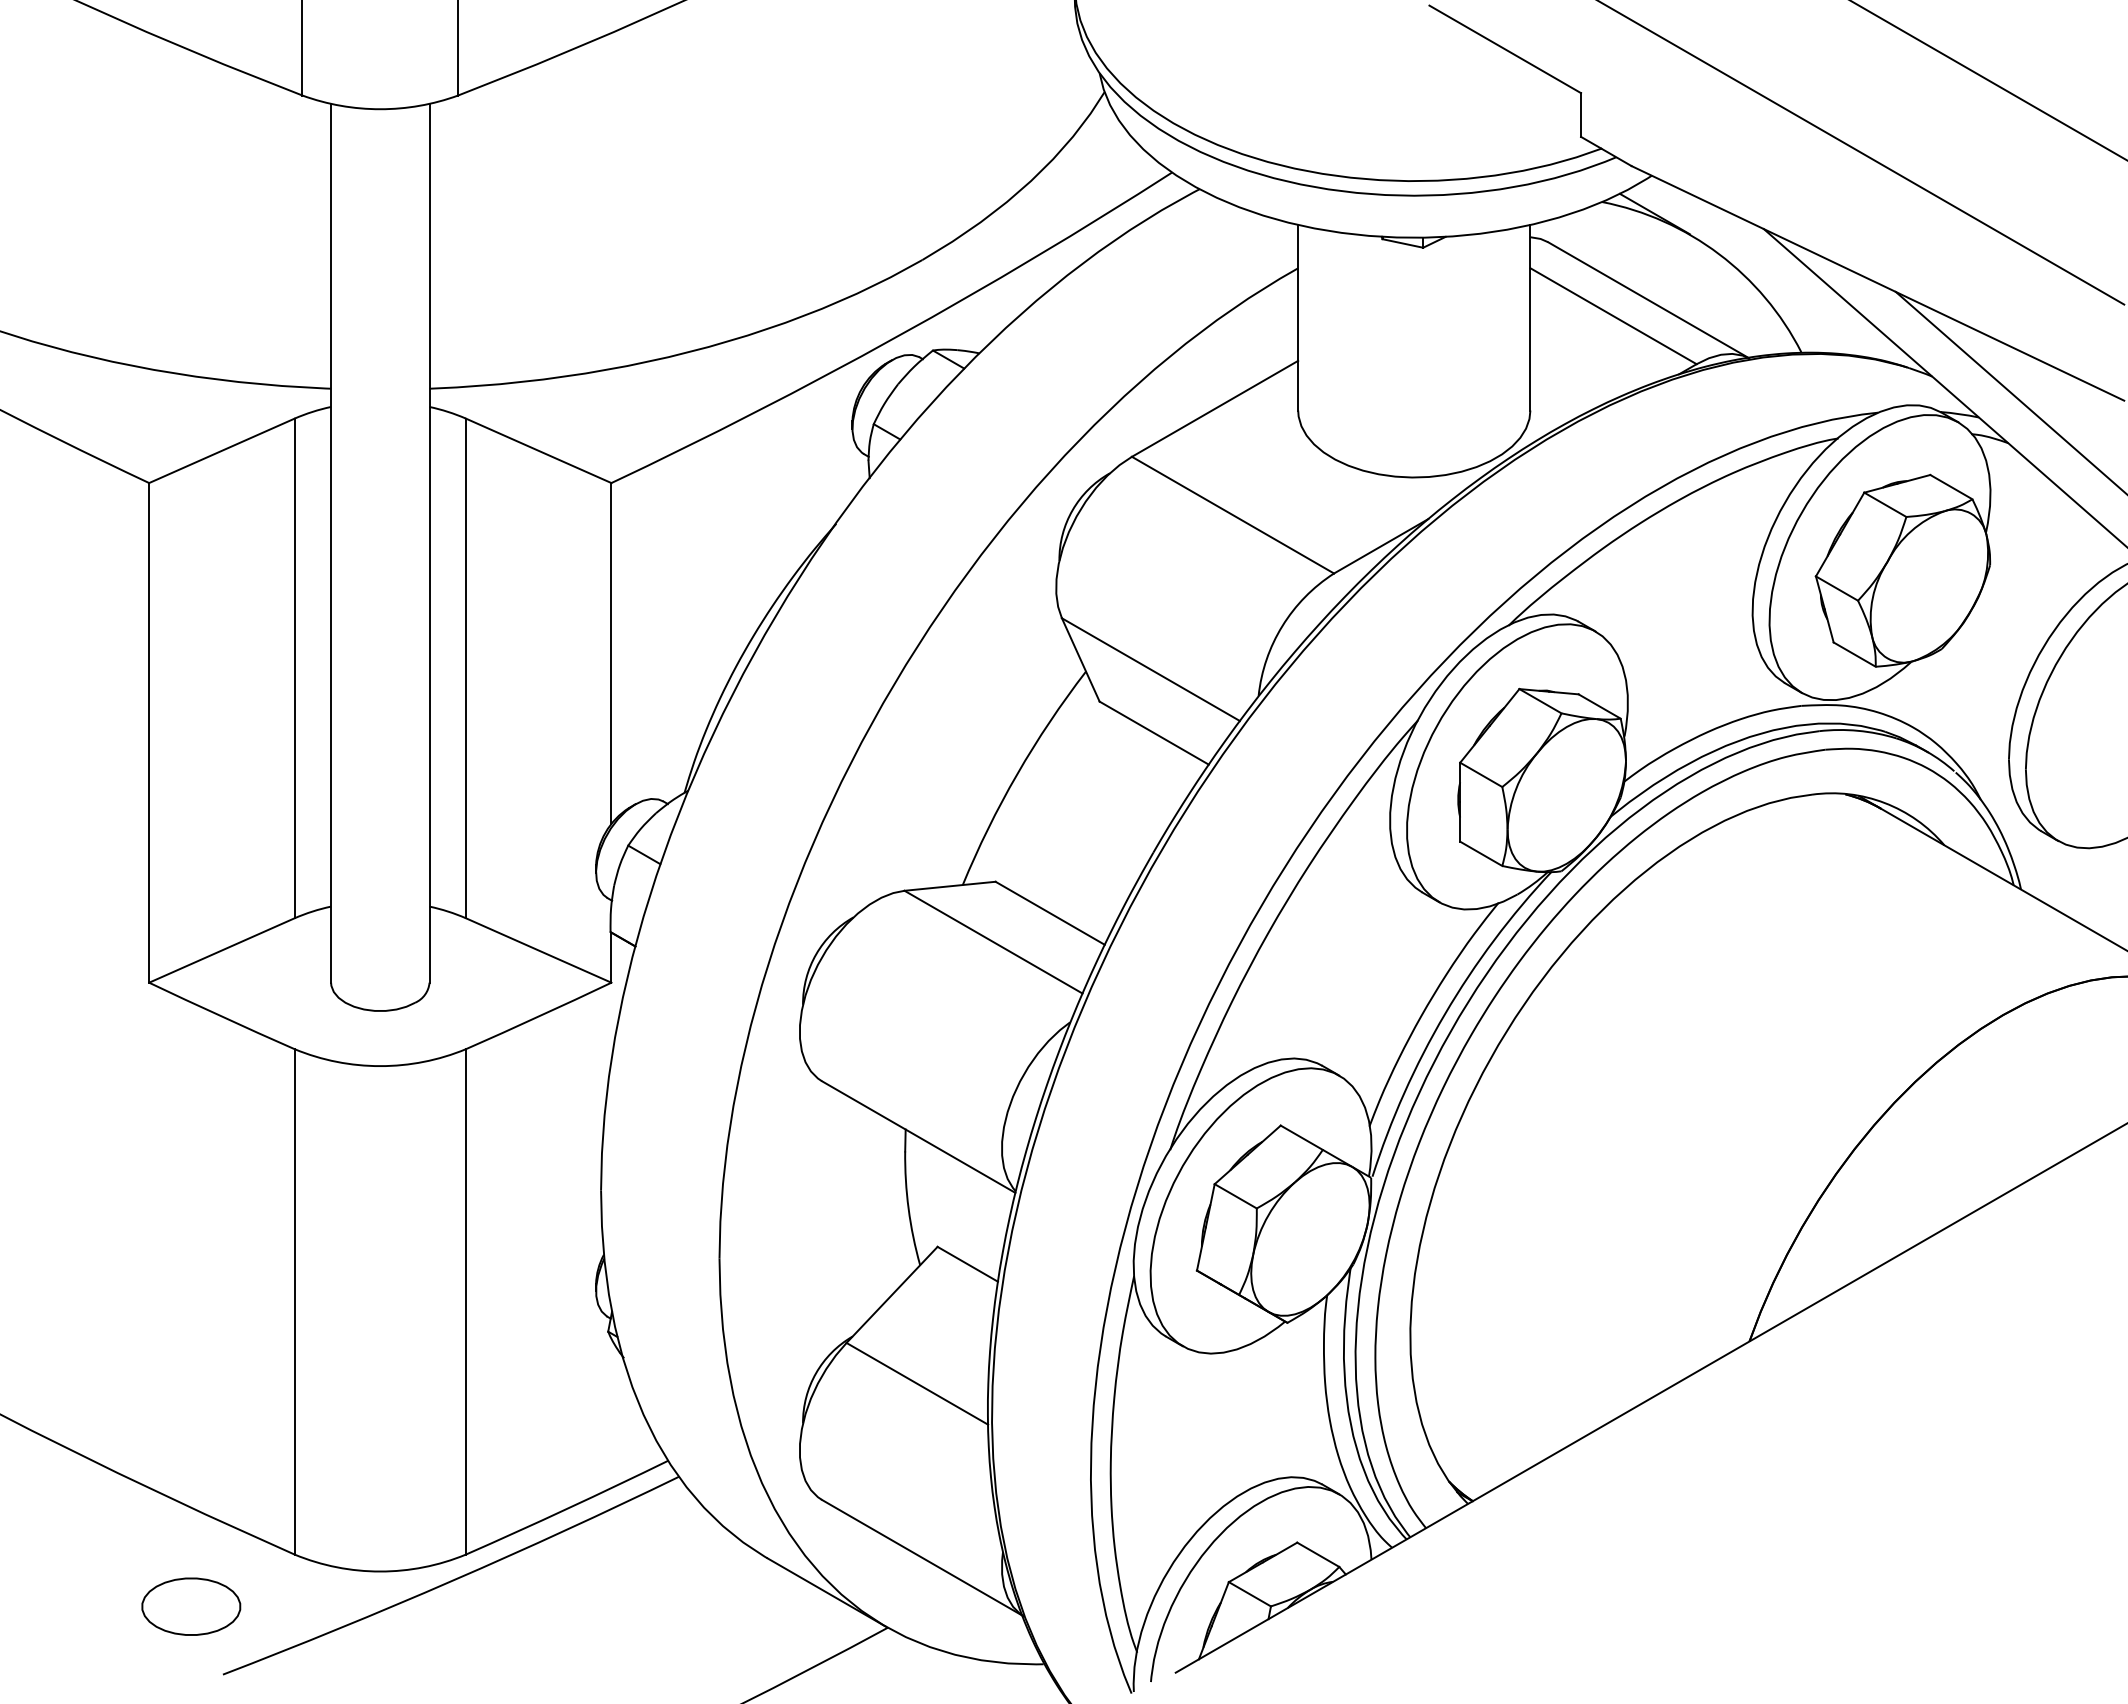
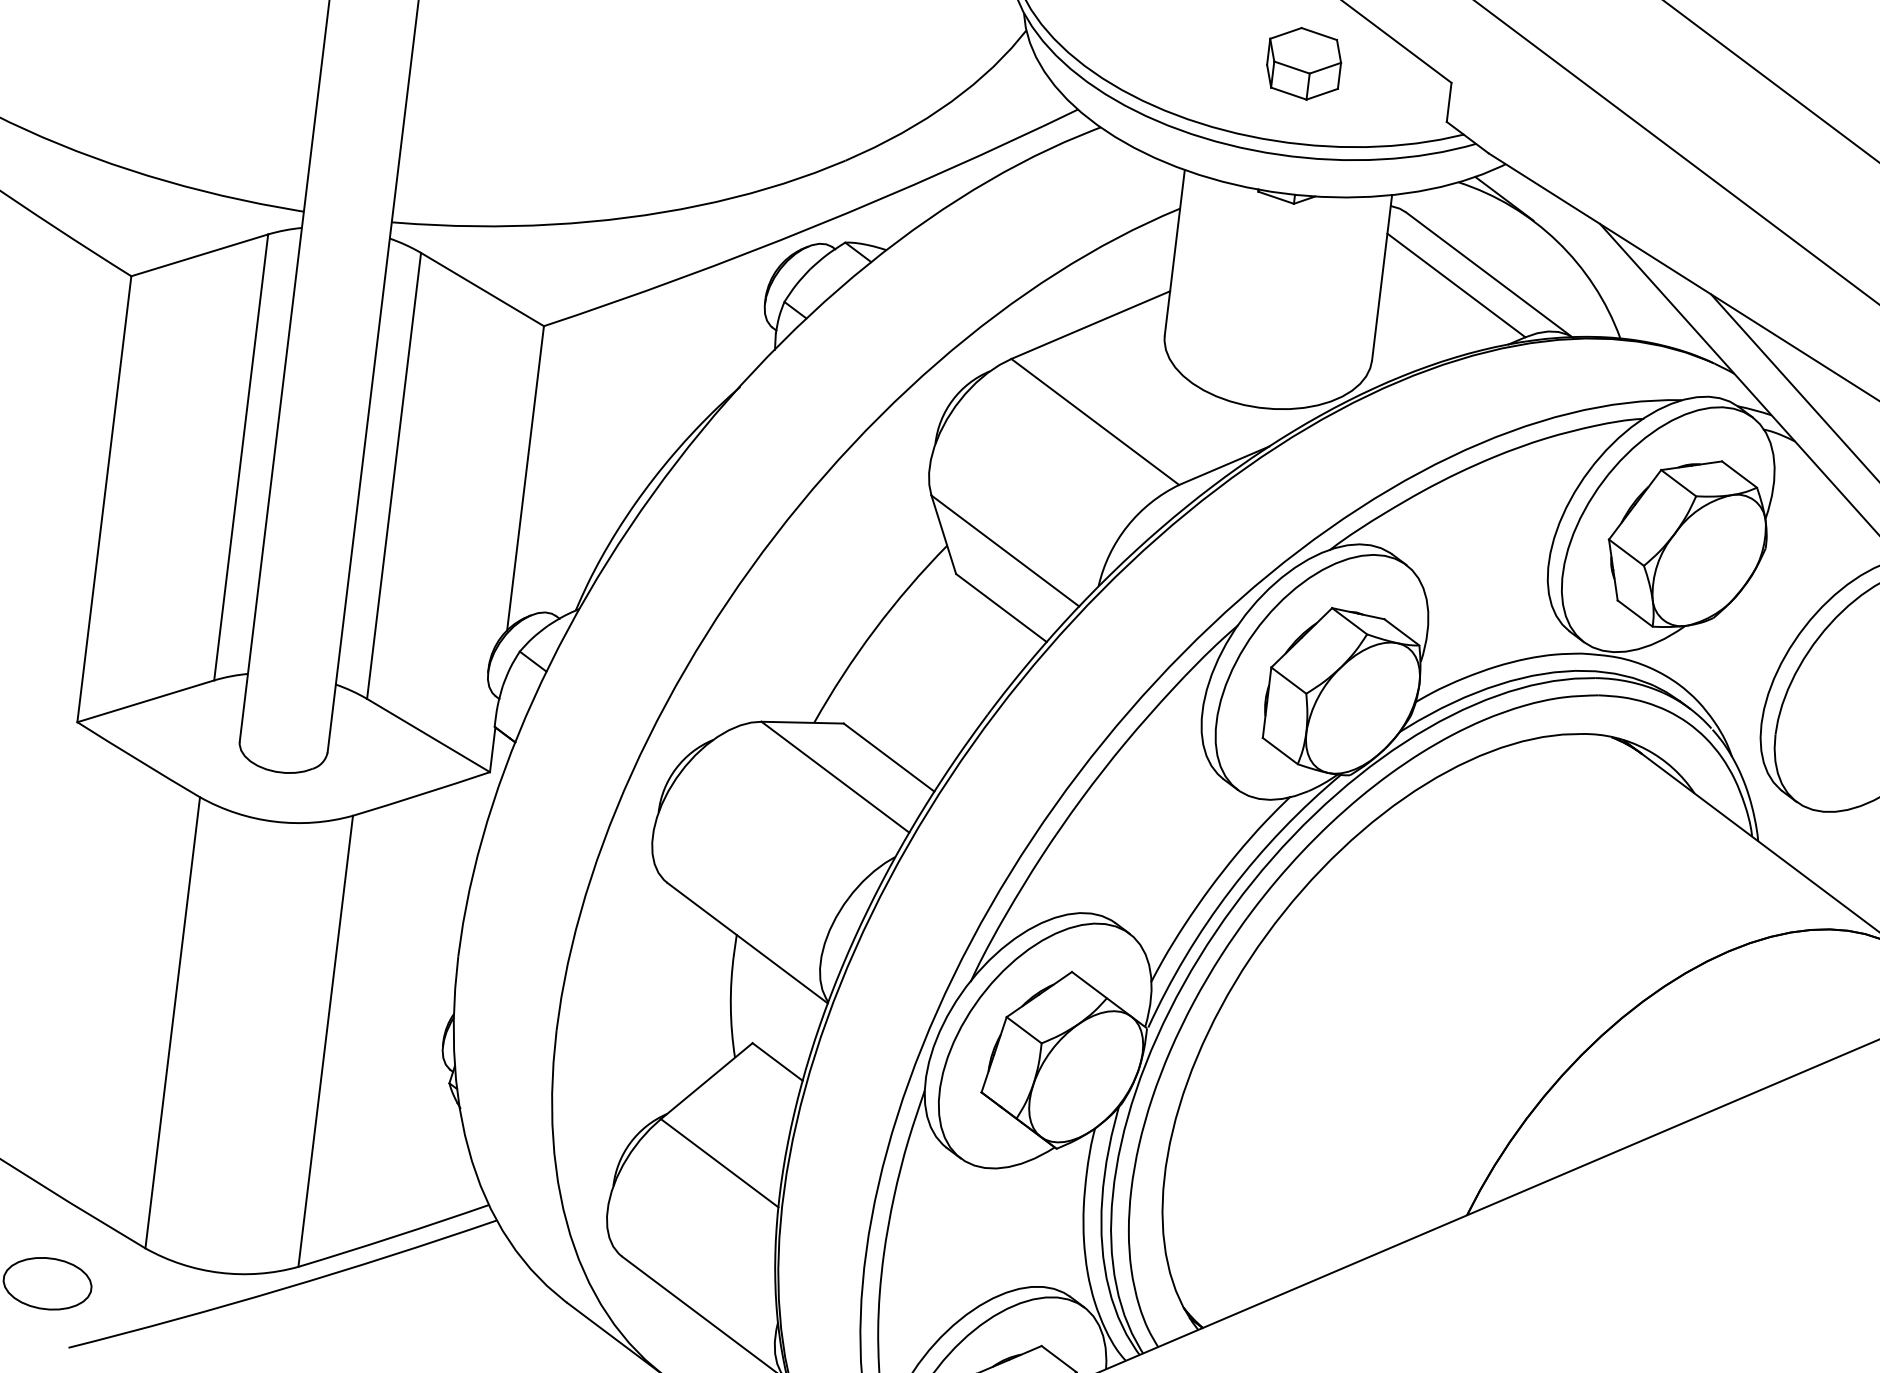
part: (1415, 91) -> (1303, 63), added

